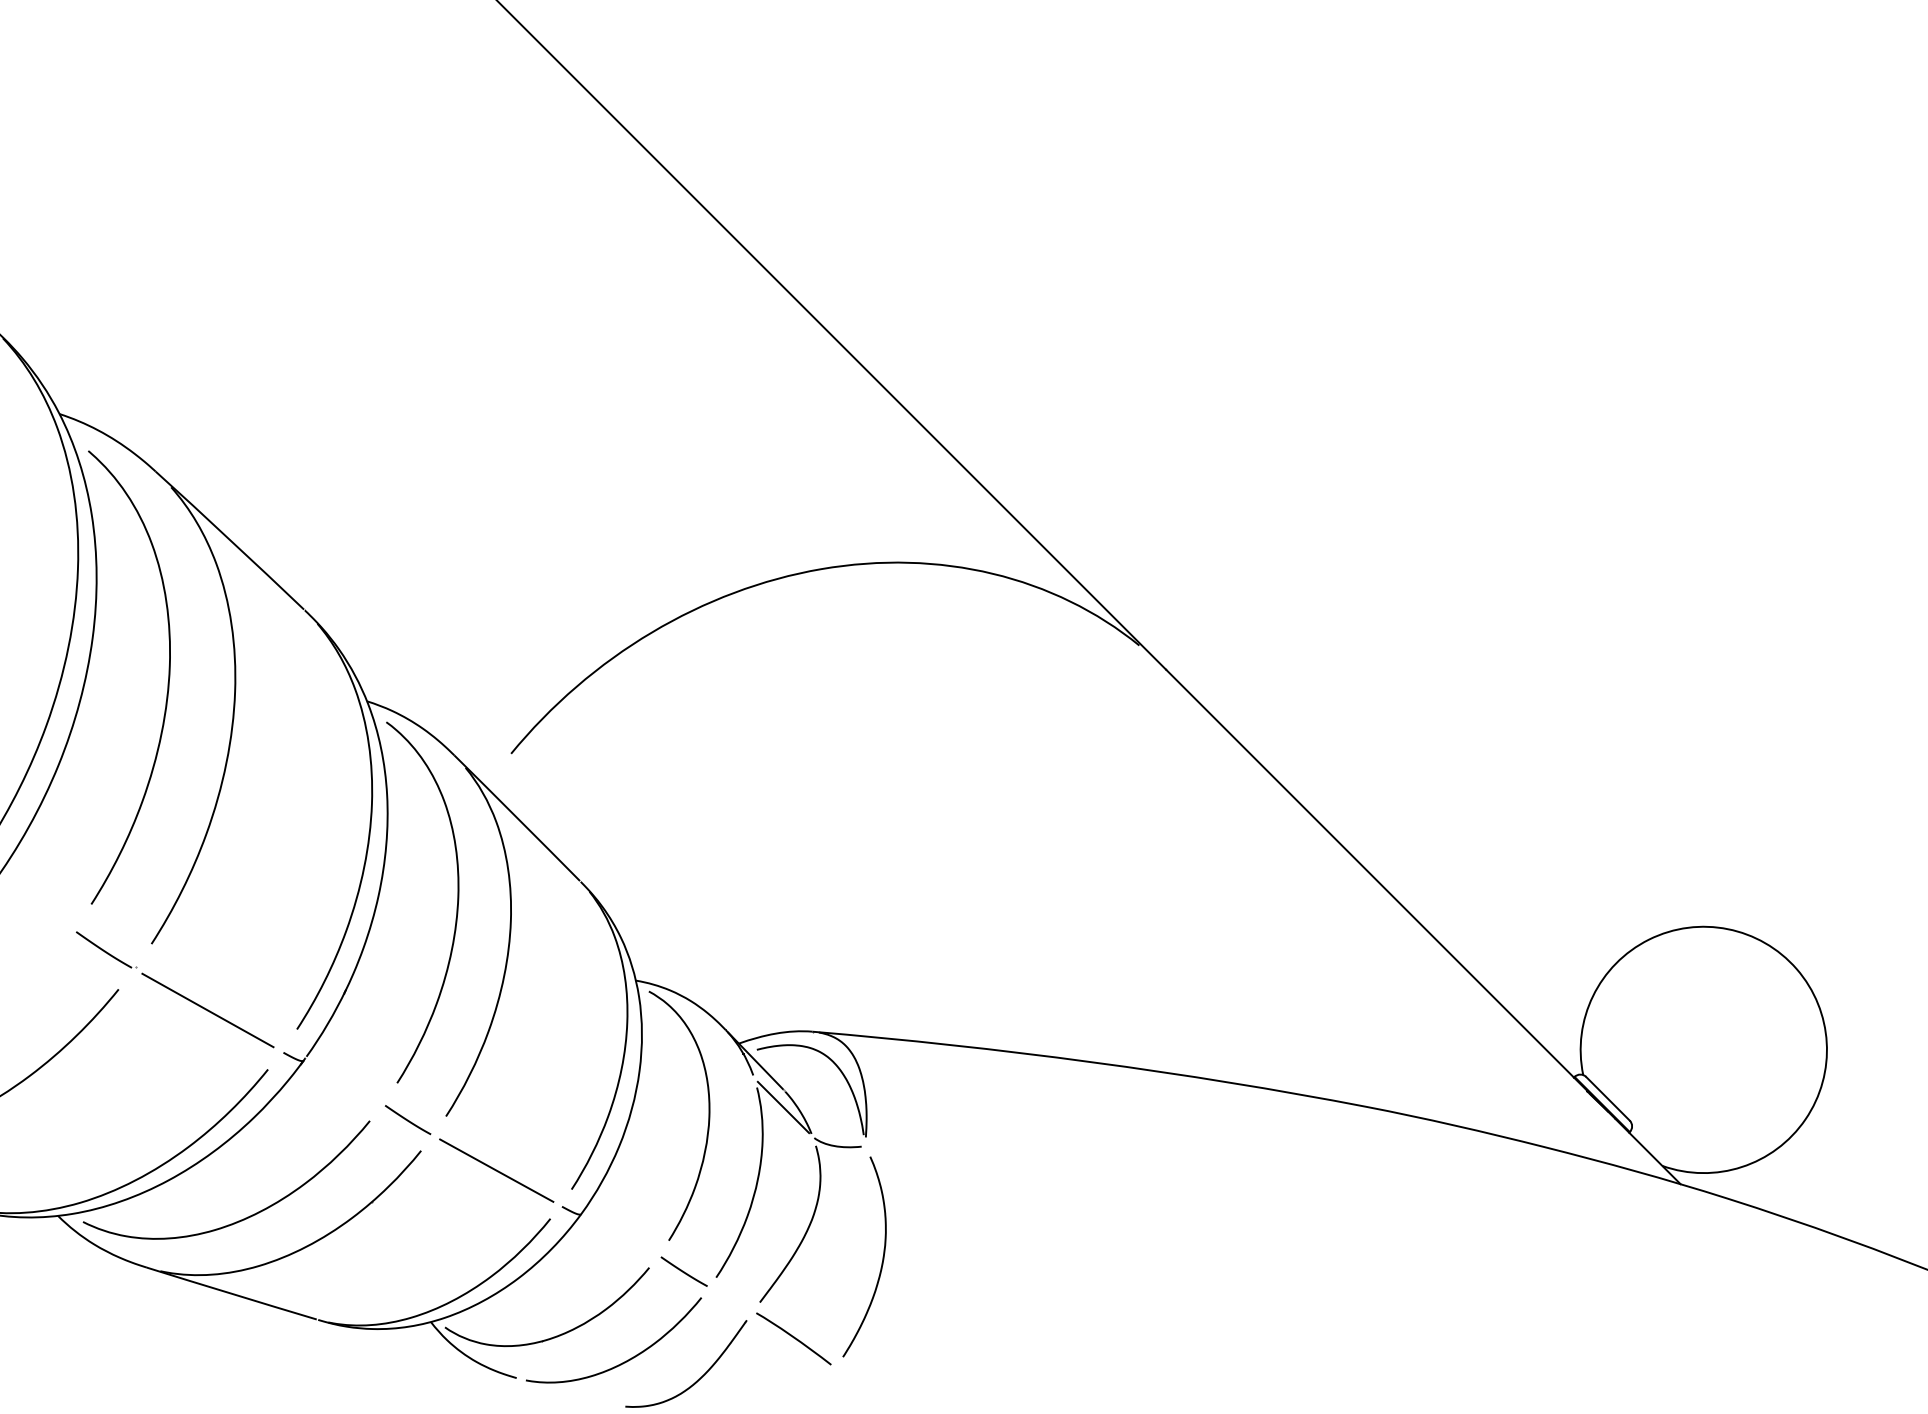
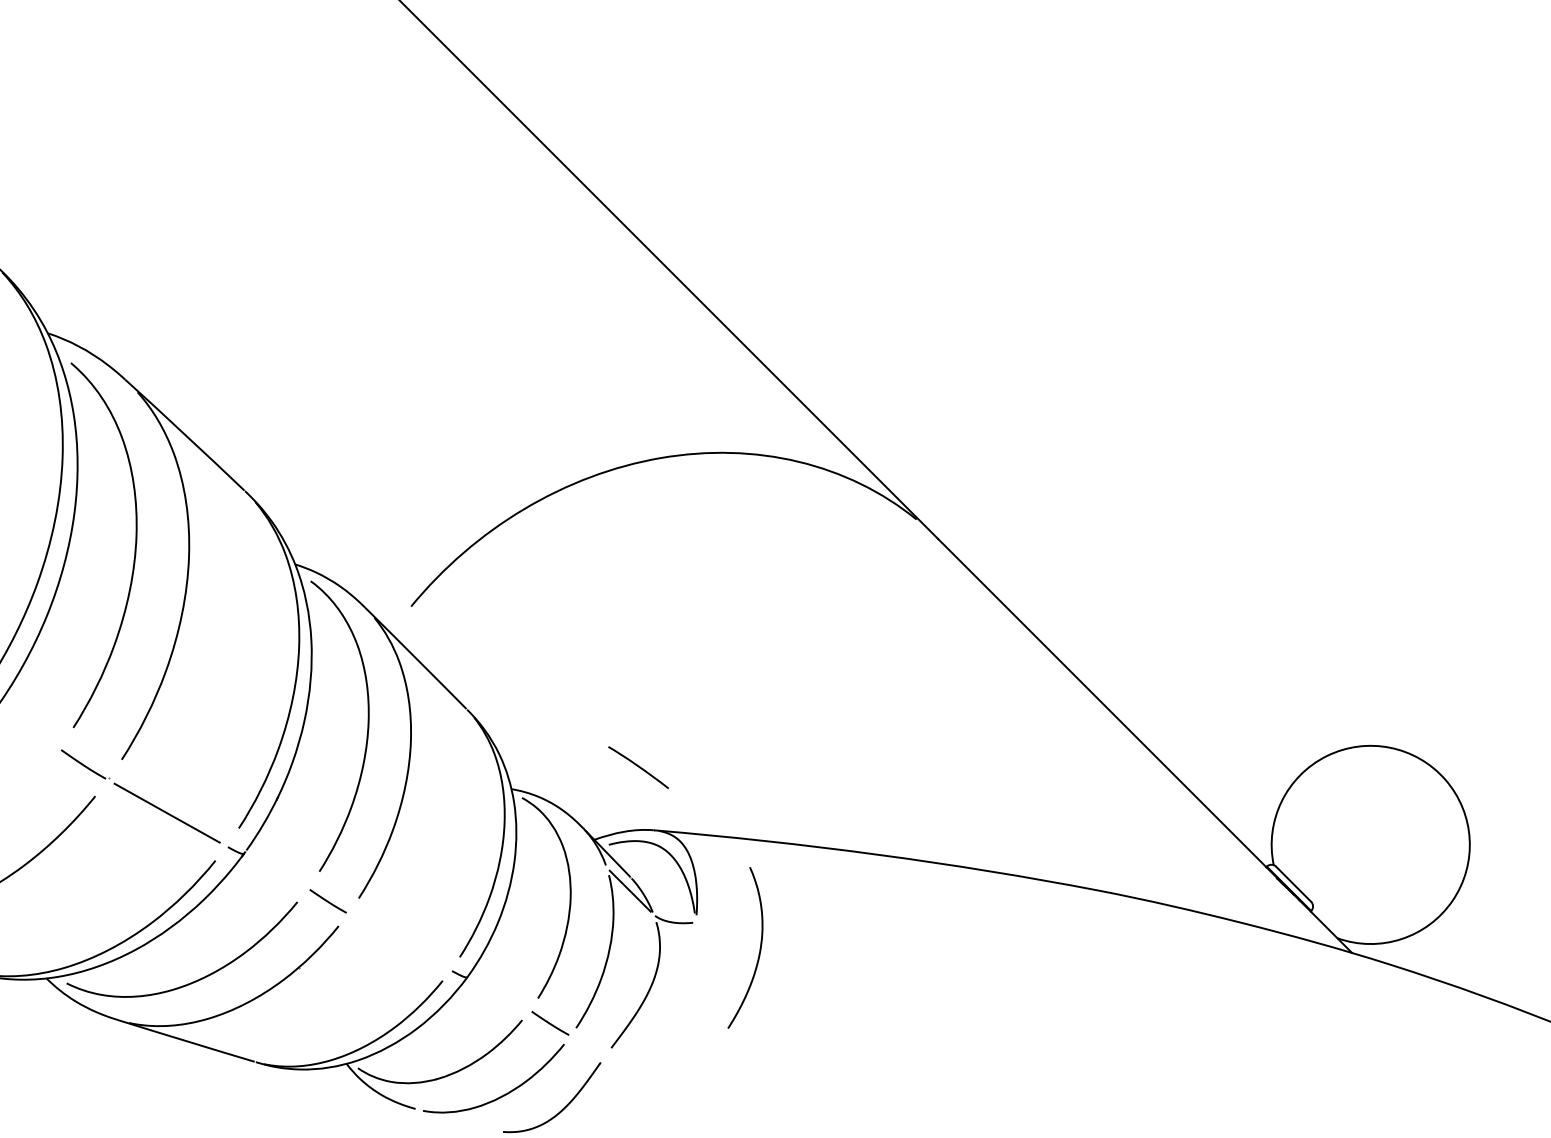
line: (496, 1170) -> (399, 941), removed
curve: (882, 1256) -> (759, 947), moved
curve: (793, 1338) -> (638, 767), moved

